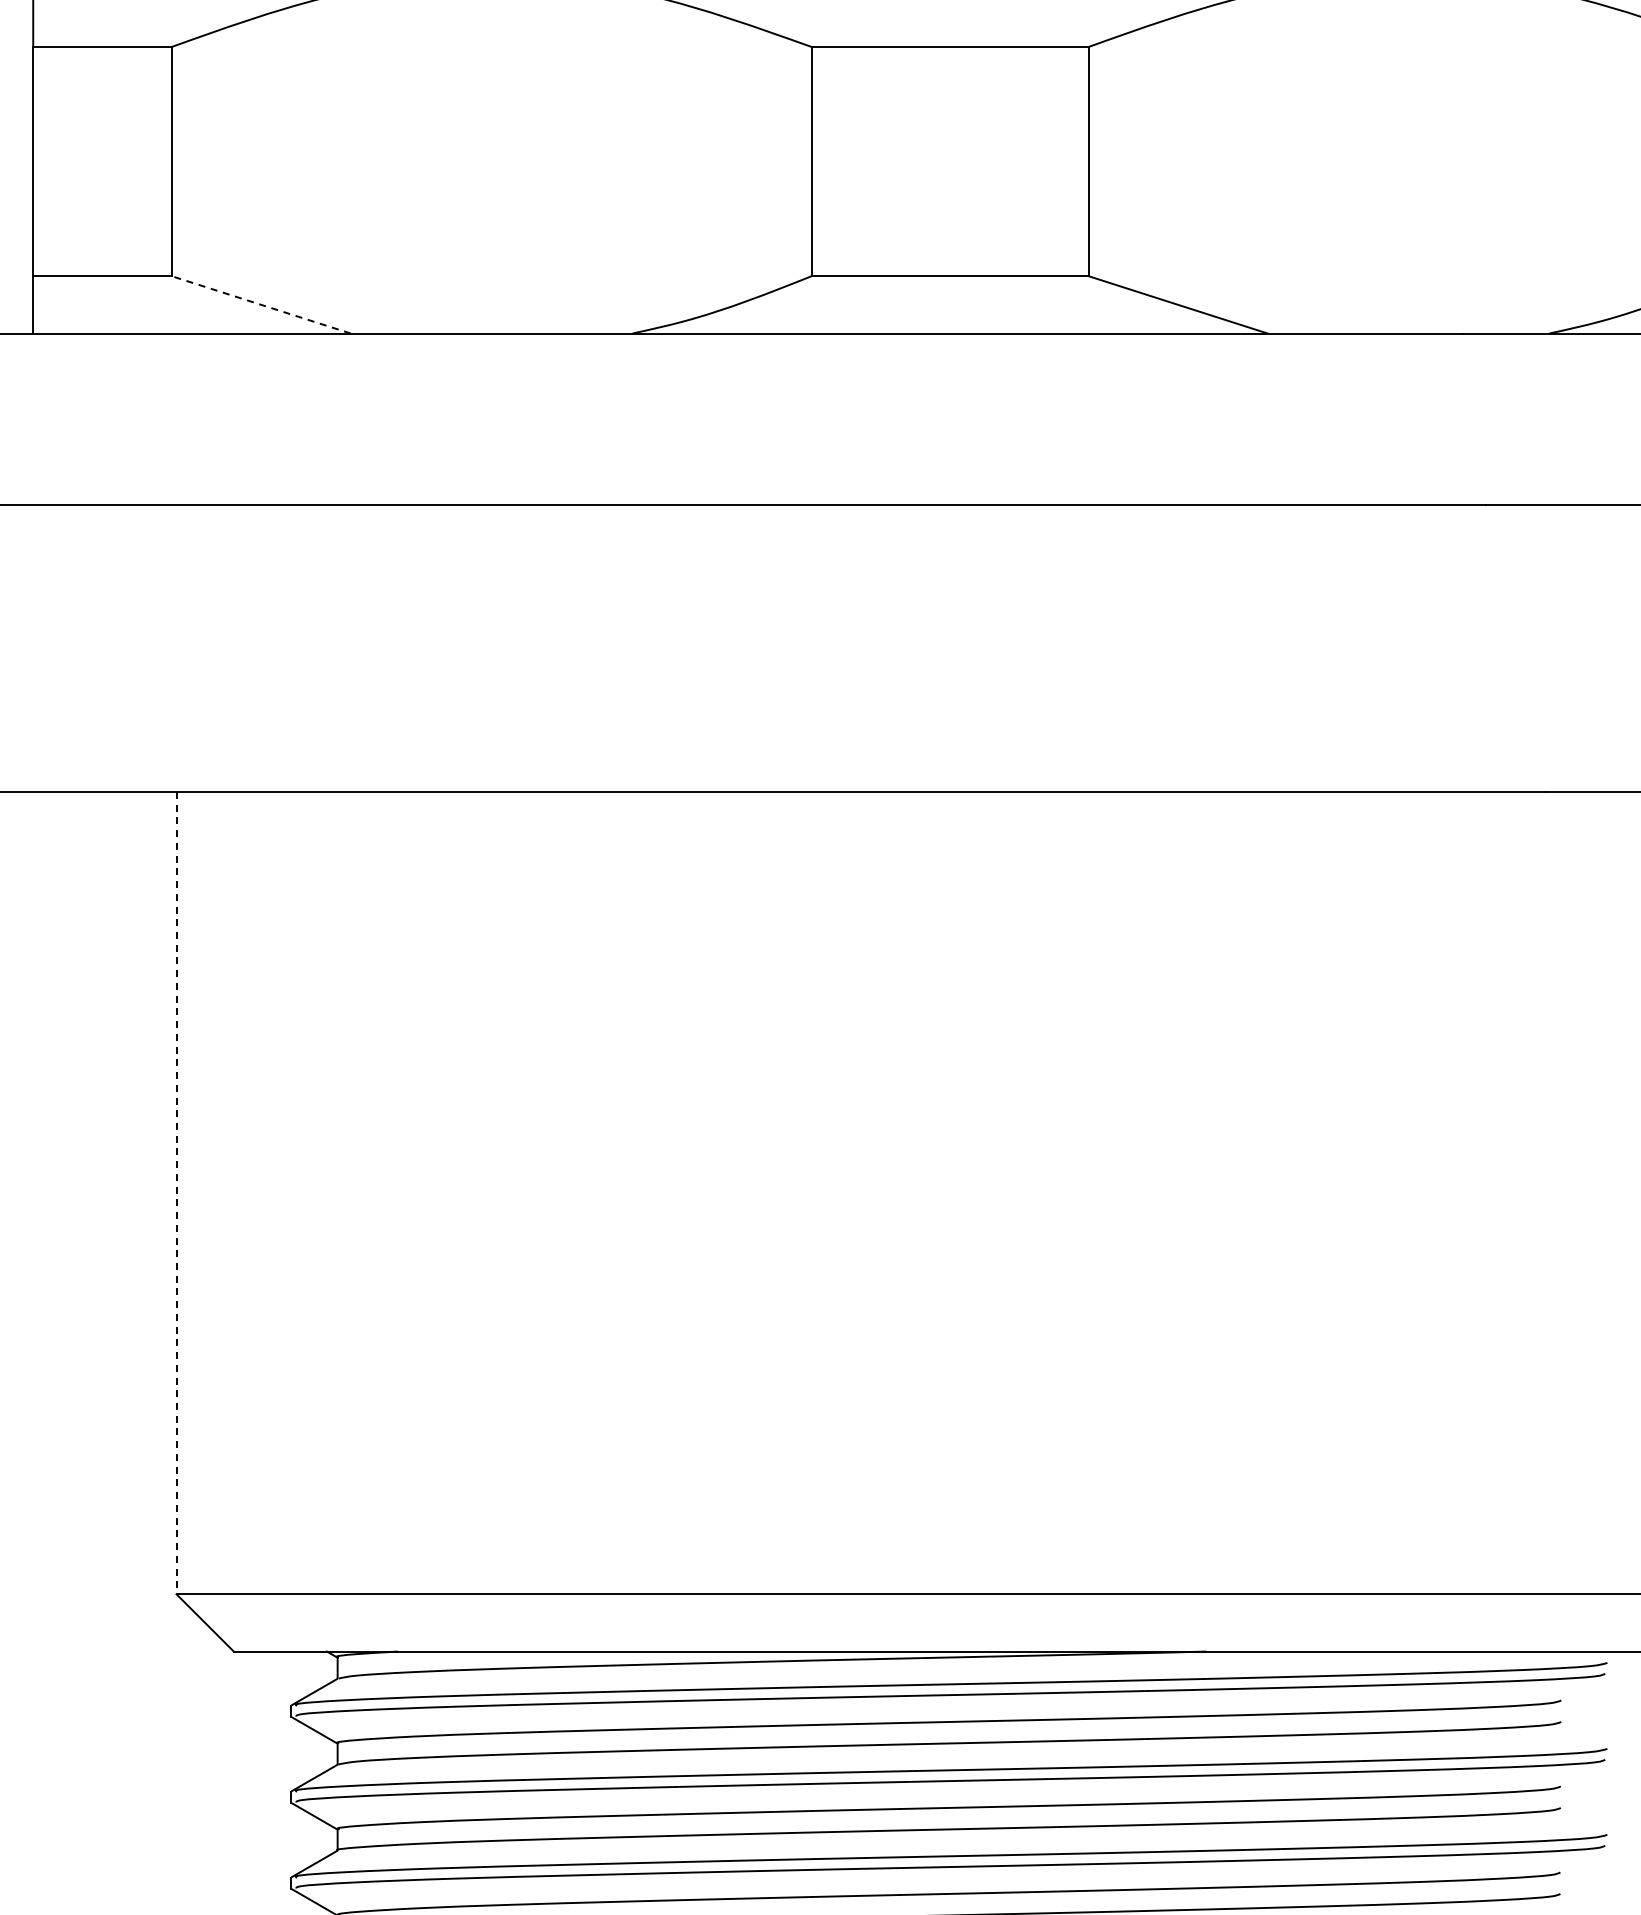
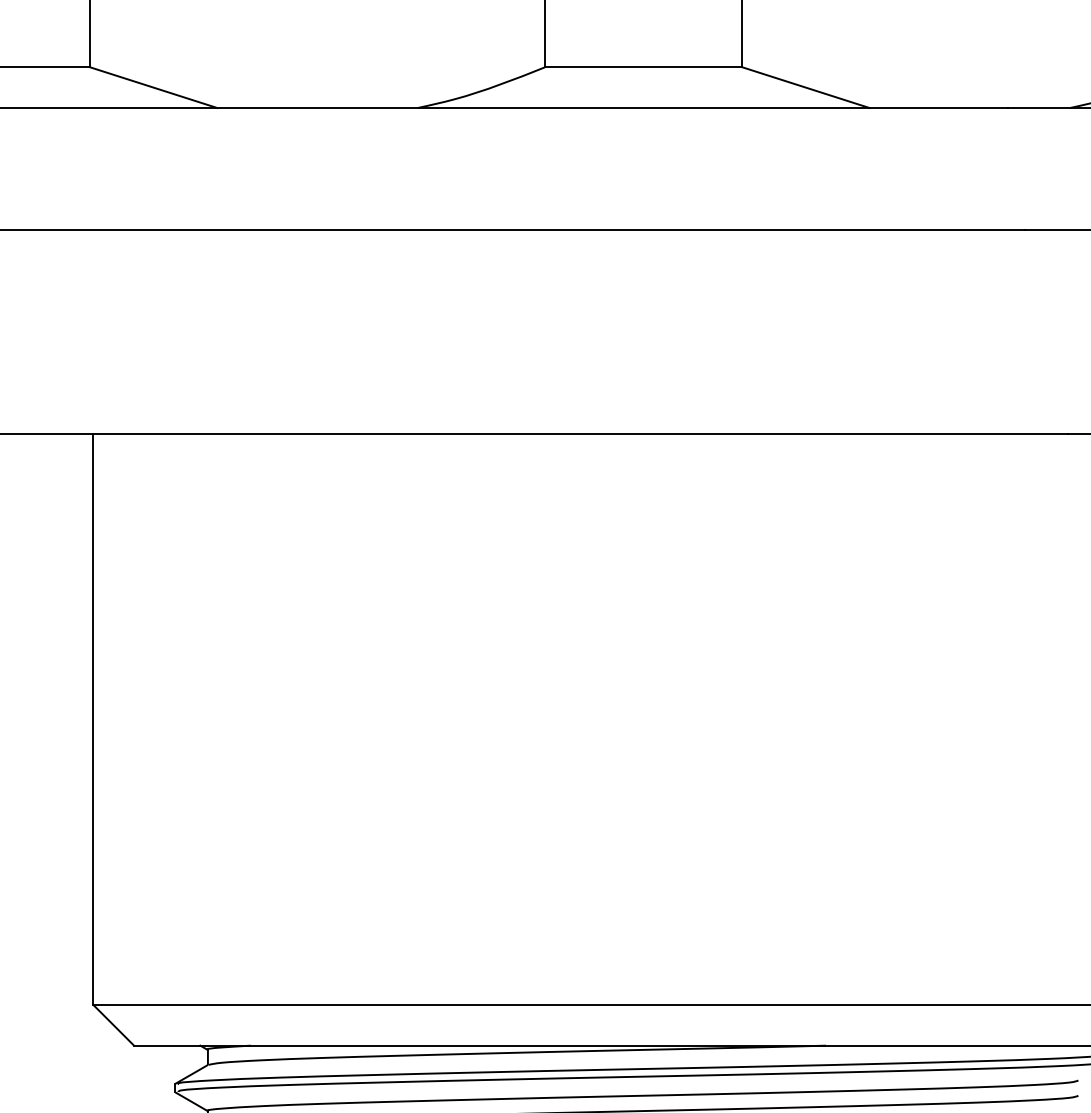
line: (261, 304) -> (153, 87), dashed -> solid
line: (176, 1193) -> (93, 719), dashed -> solid

